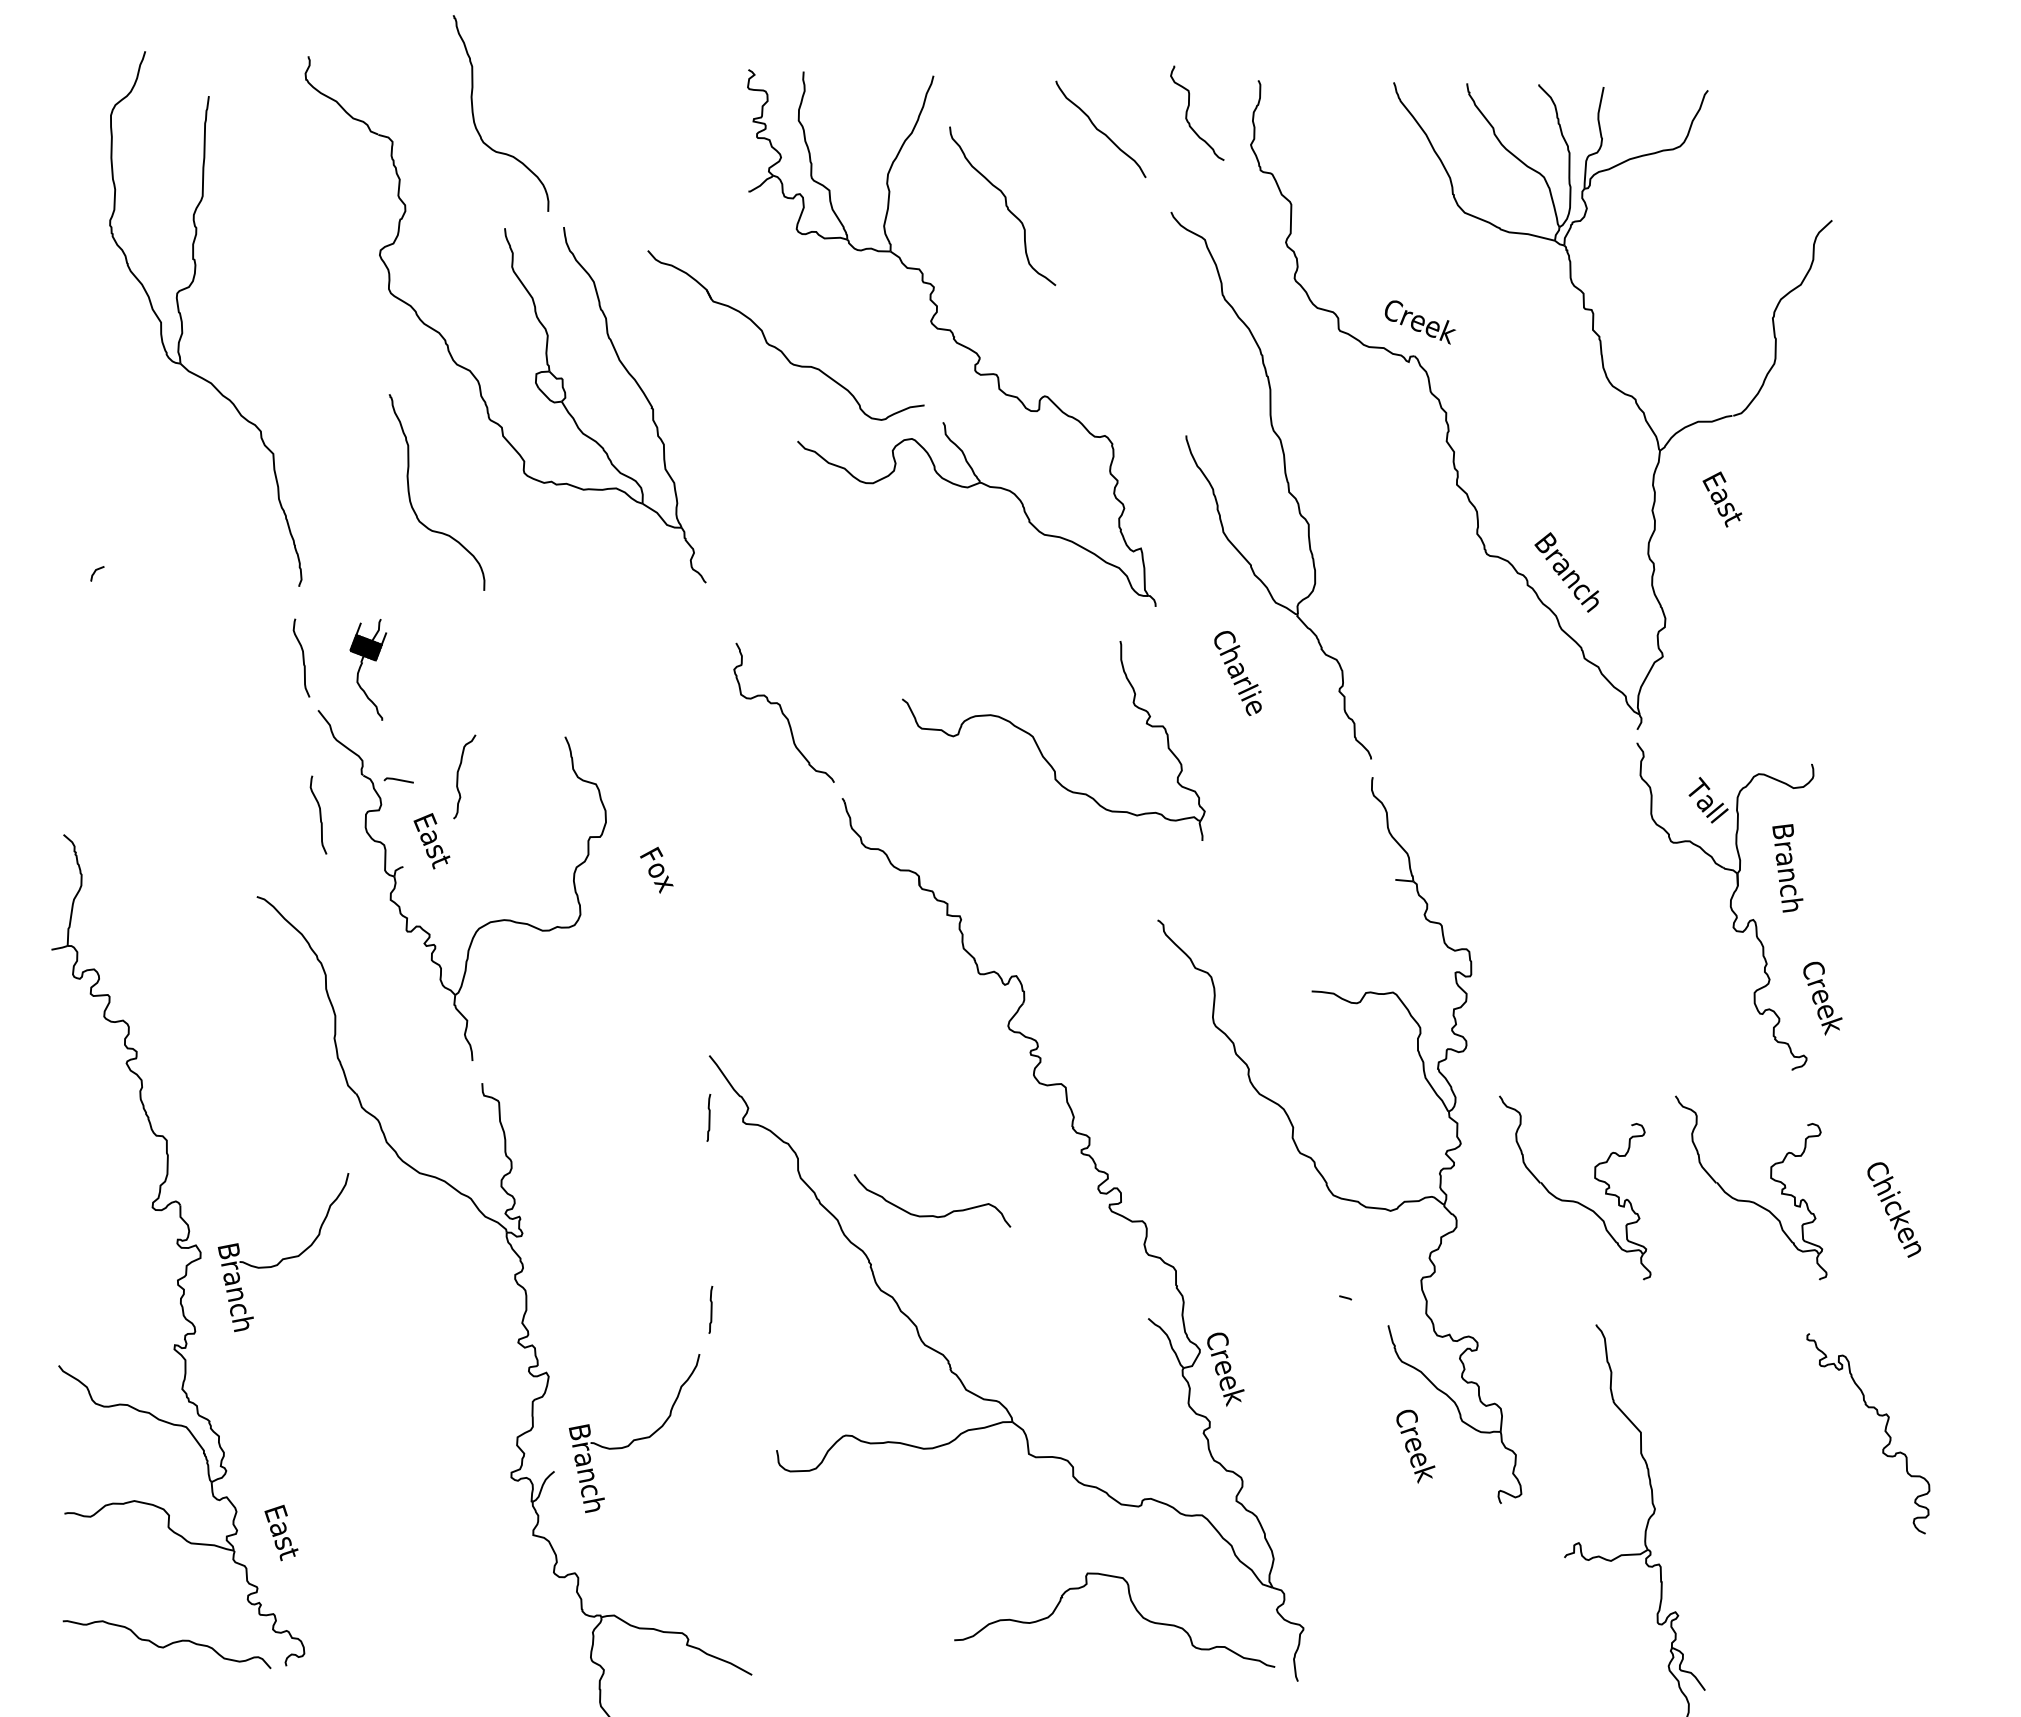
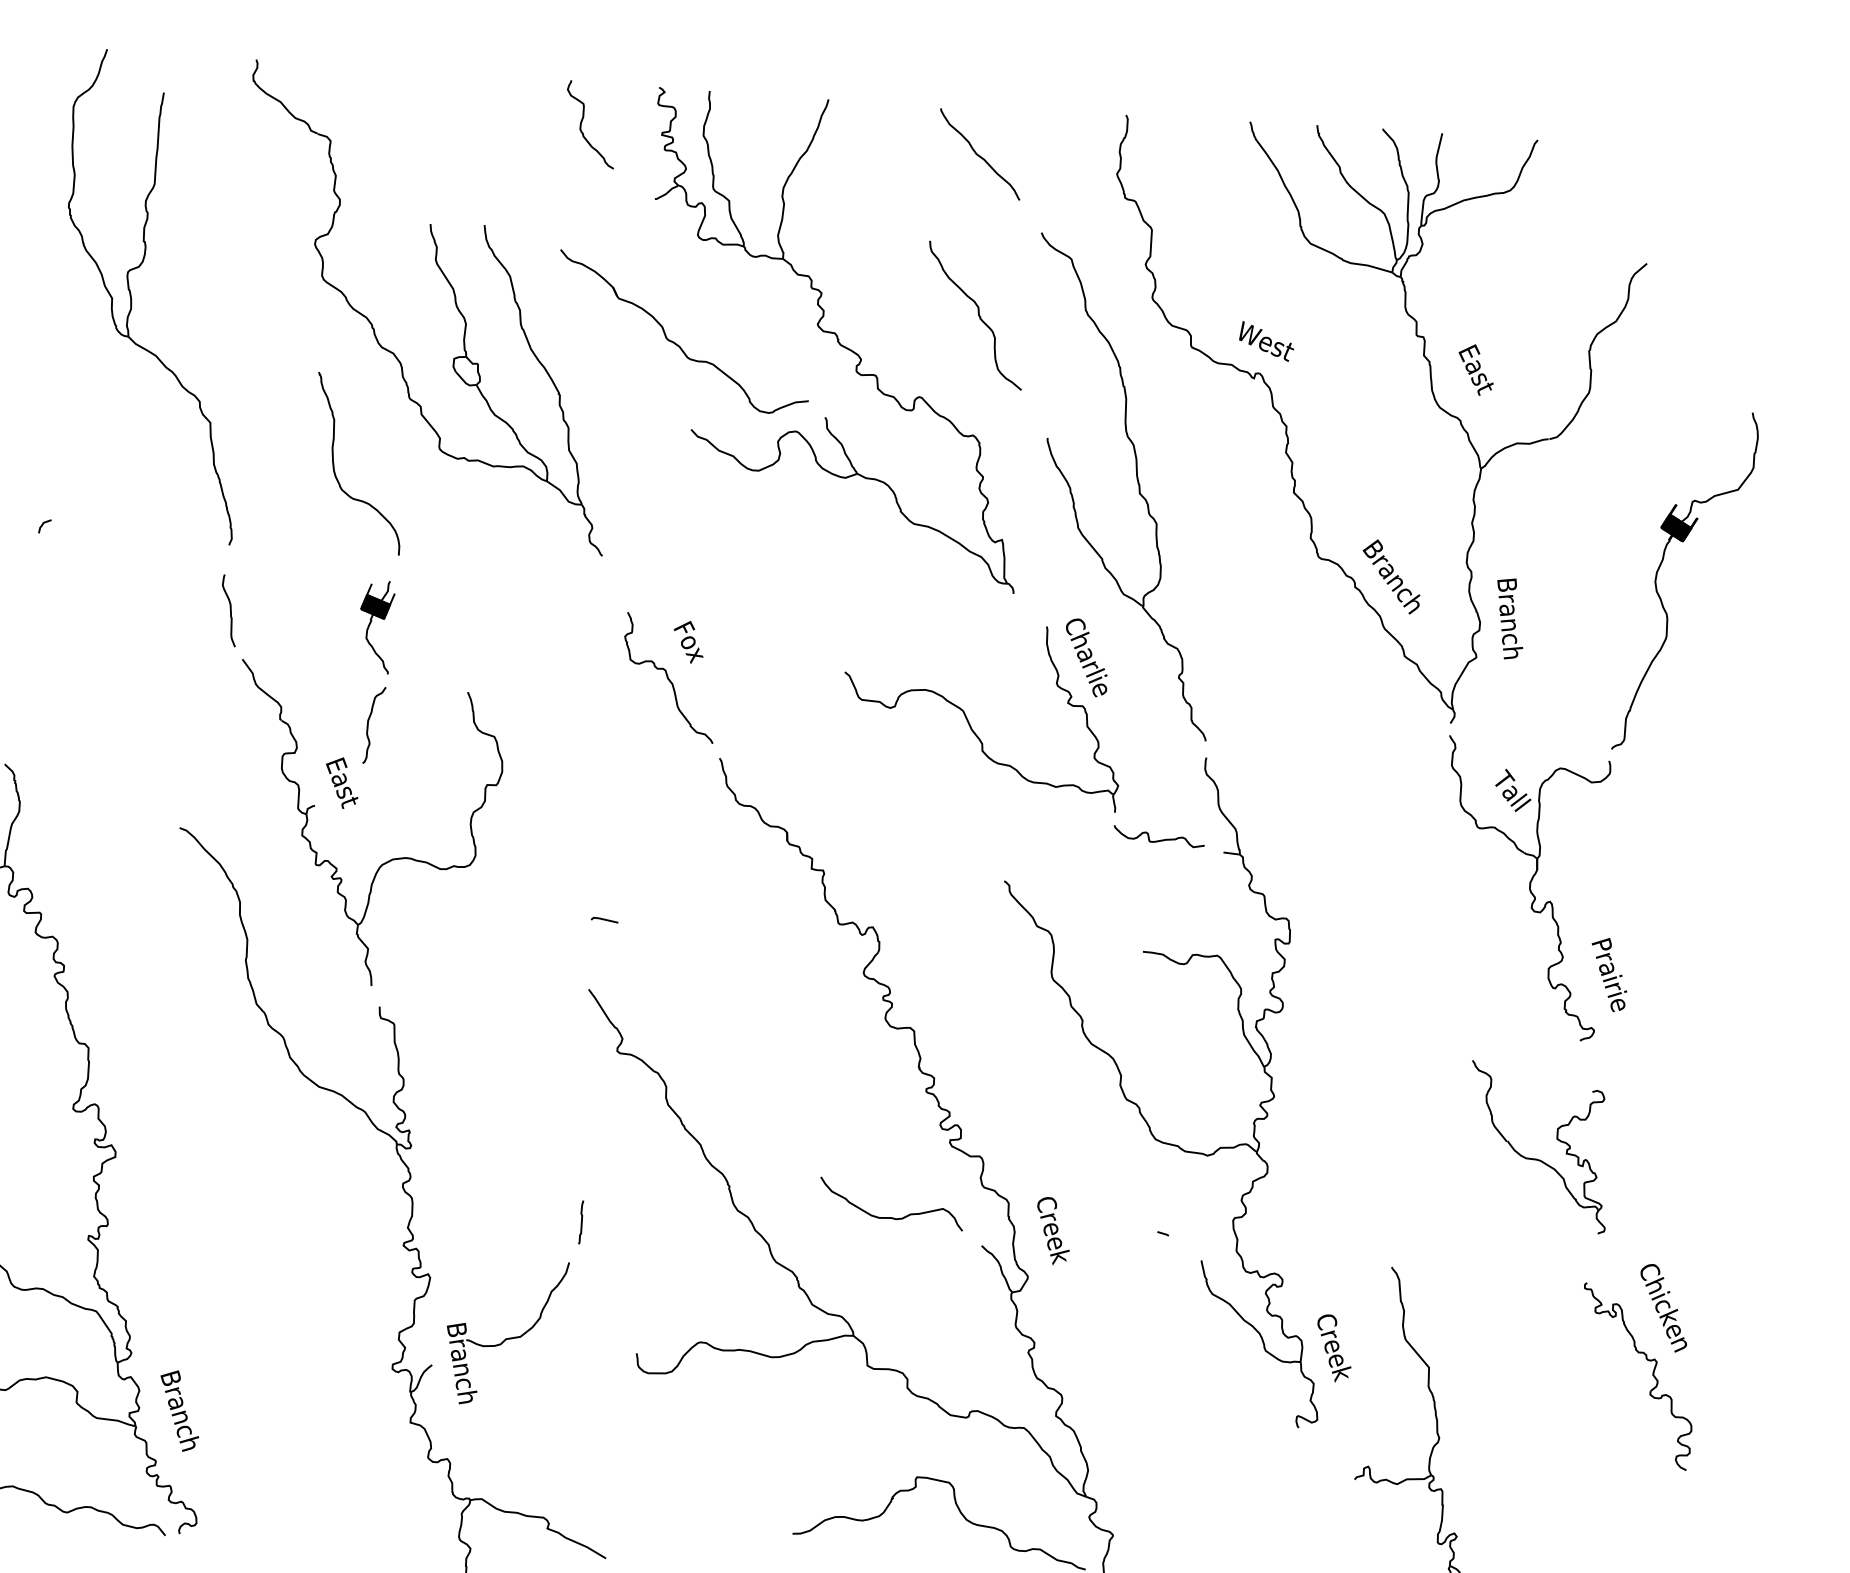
curve: (1188, 110) -> (582, 121), moved
curve: (474, 116) -> (406, 120), removed
curve: (1005, 206) -> (978, 316), moved
text: (1420, 321) -> (1266, 341), Creek -> West
text: (1722, 499) -> (1476, 370), moved
part: (1858, 553) -> (1659, 569), added
part: (361, 667) -> (370, 624), moved
part: (1039, 747) -> (968, 721), moved
line: (398, 780) -> (604, 920), moved
curve: (319, 814) -> (239, 754), removed
curve: (1326, 868) -> (1160, 839), added
text: (1787, 868) -> (1509, 619), moved
text: (656, 869) -> (688, 641), moved
text: (1821, 996) -> (1609, 974), Creek -> Prairie
curve: (708, 1117) -> (585, 1046), removed
part: (1574, 1200) -> (1376, 1152), removed
text: (1894, 1209) -> (1664, 1307), moved
curve: (932, 1215) -> (891, 1217), moved
part: (283, 1252) -> (191, 1154), removed
text: (1225, 1369) -> (1053, 1231), moved
text: (1415, 1446) -> (1333, 1348), moved
text: (280, 1531) -> (178, 1410), East -> Branch

